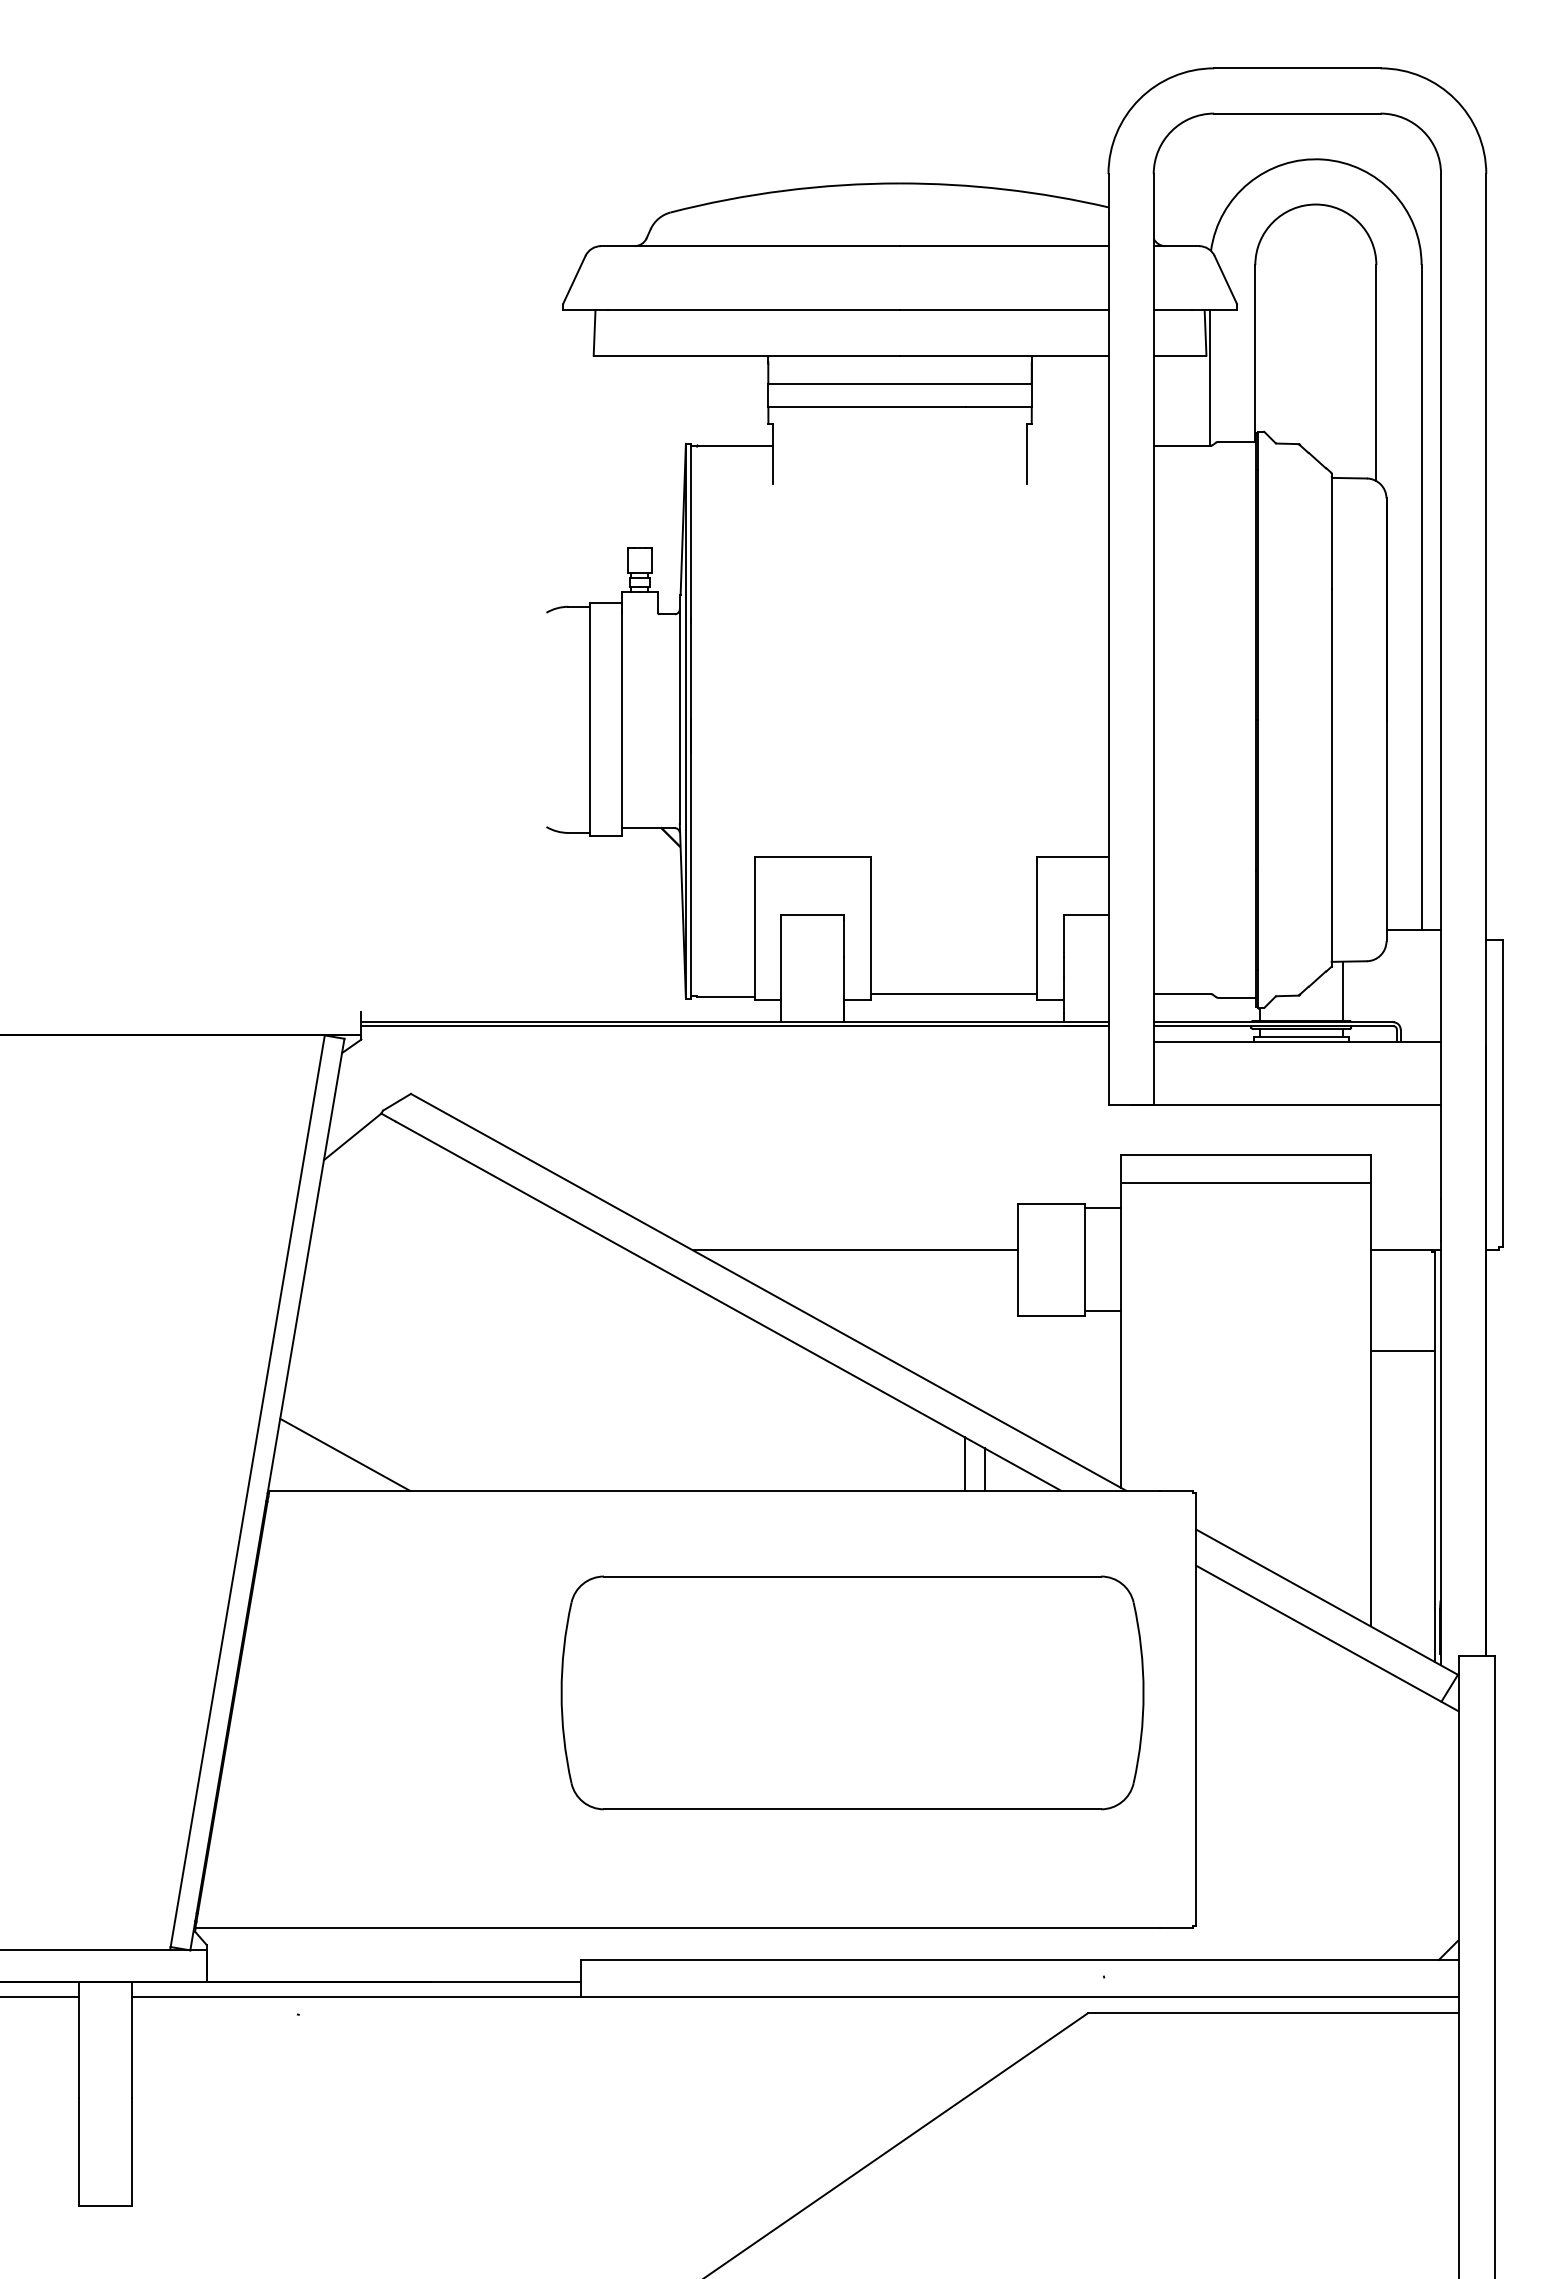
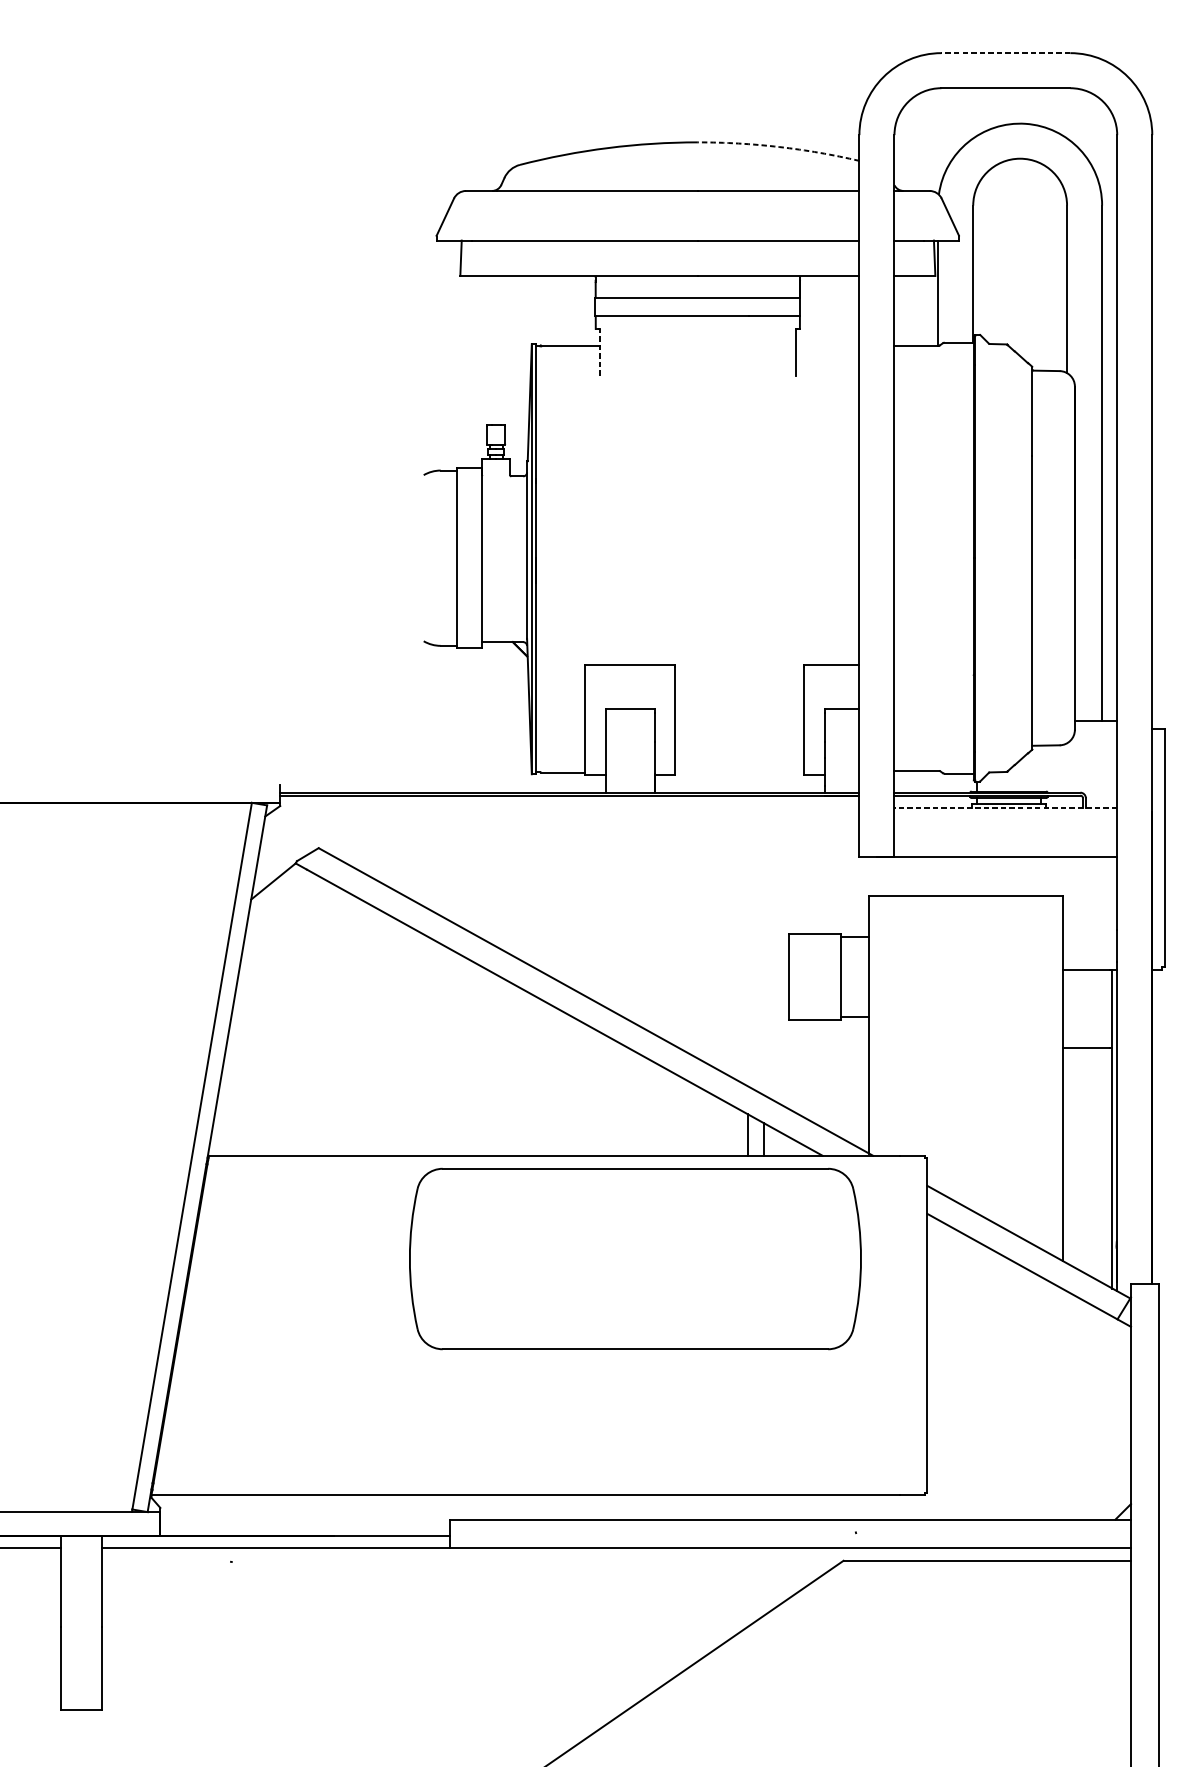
line: (1296, 68) -> (1005, 53), solid -> dashed
arc: (1004, 189) -> (778, 147), solid -> dashed
line: (773, 453) -> (599, 351), solid -> dashed
line: (1342, 990) -> (1040, 767), removed
line: (953, 994) -> (739, 771), removed
line: (1297, 1042) -> (1005, 808), solid -> dashed
line: (1245, 1183) -> (965, 917), removed
line: (855, 1250) -> (663, 969), removed
line: (344, 1454) -> (267, 1127), removed
part: (852, 1692) -> (635, 1258), moved

